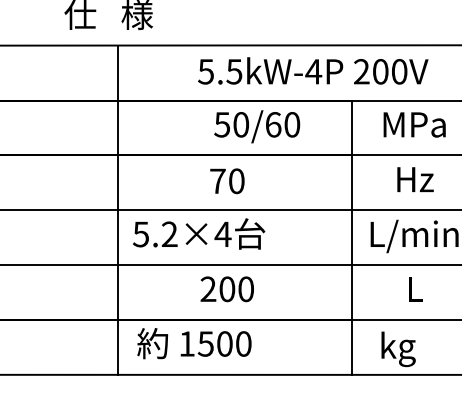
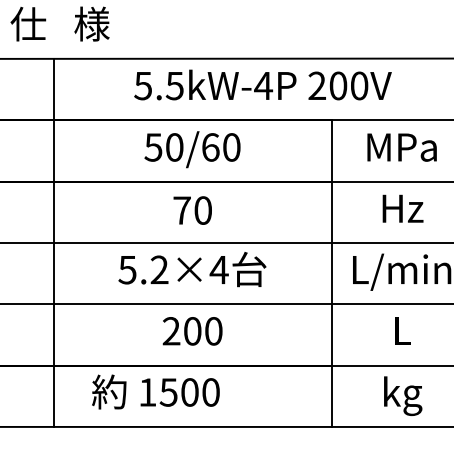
text: (313, 70) -> (263, 84), moved
text: (257, 126) -> (192, 149), moved
line: (117, 209) -> (53, 242), moved
text: (199, 233) -> (192, 268), moved
text: (398, 349) -> (403, 396), moved

